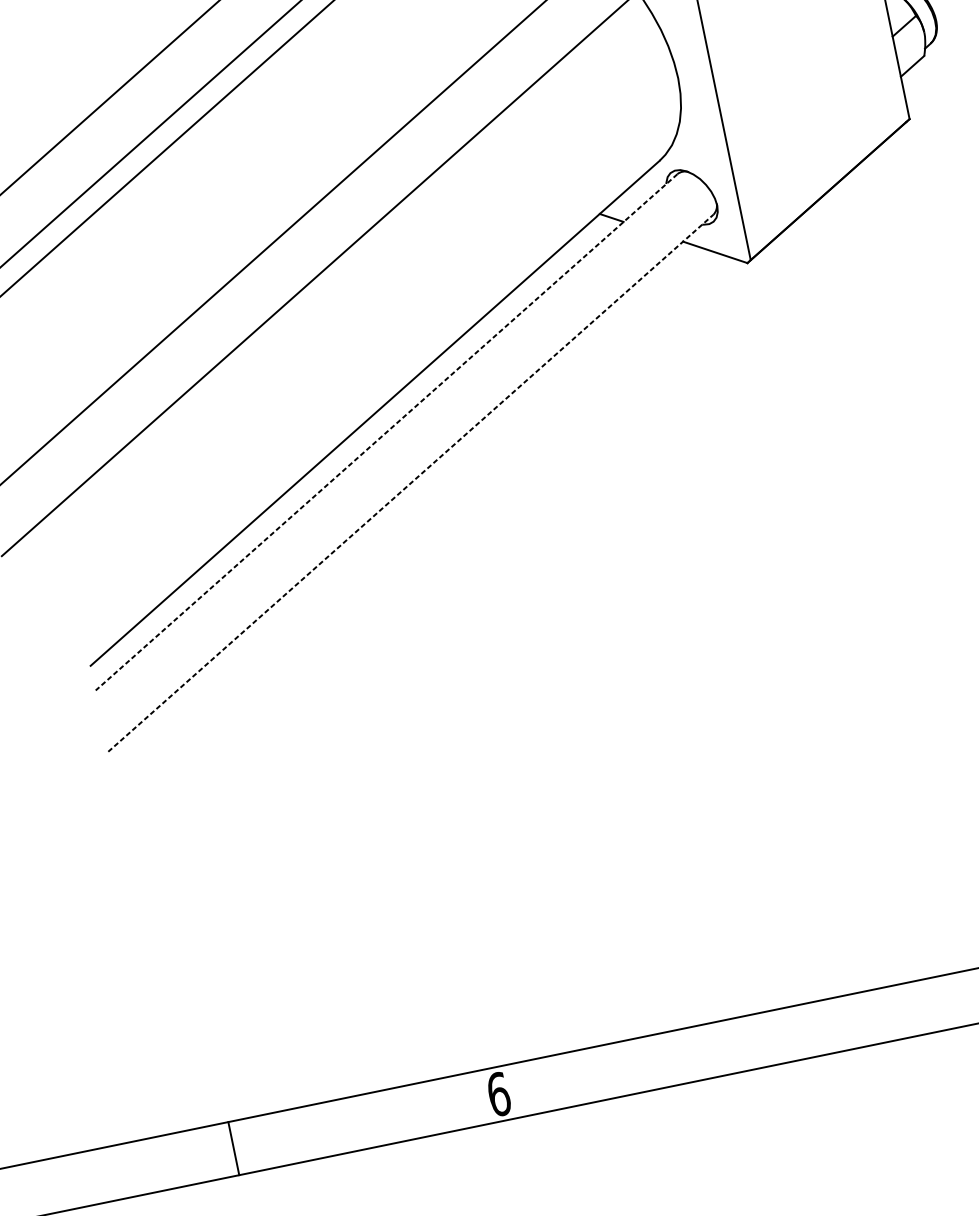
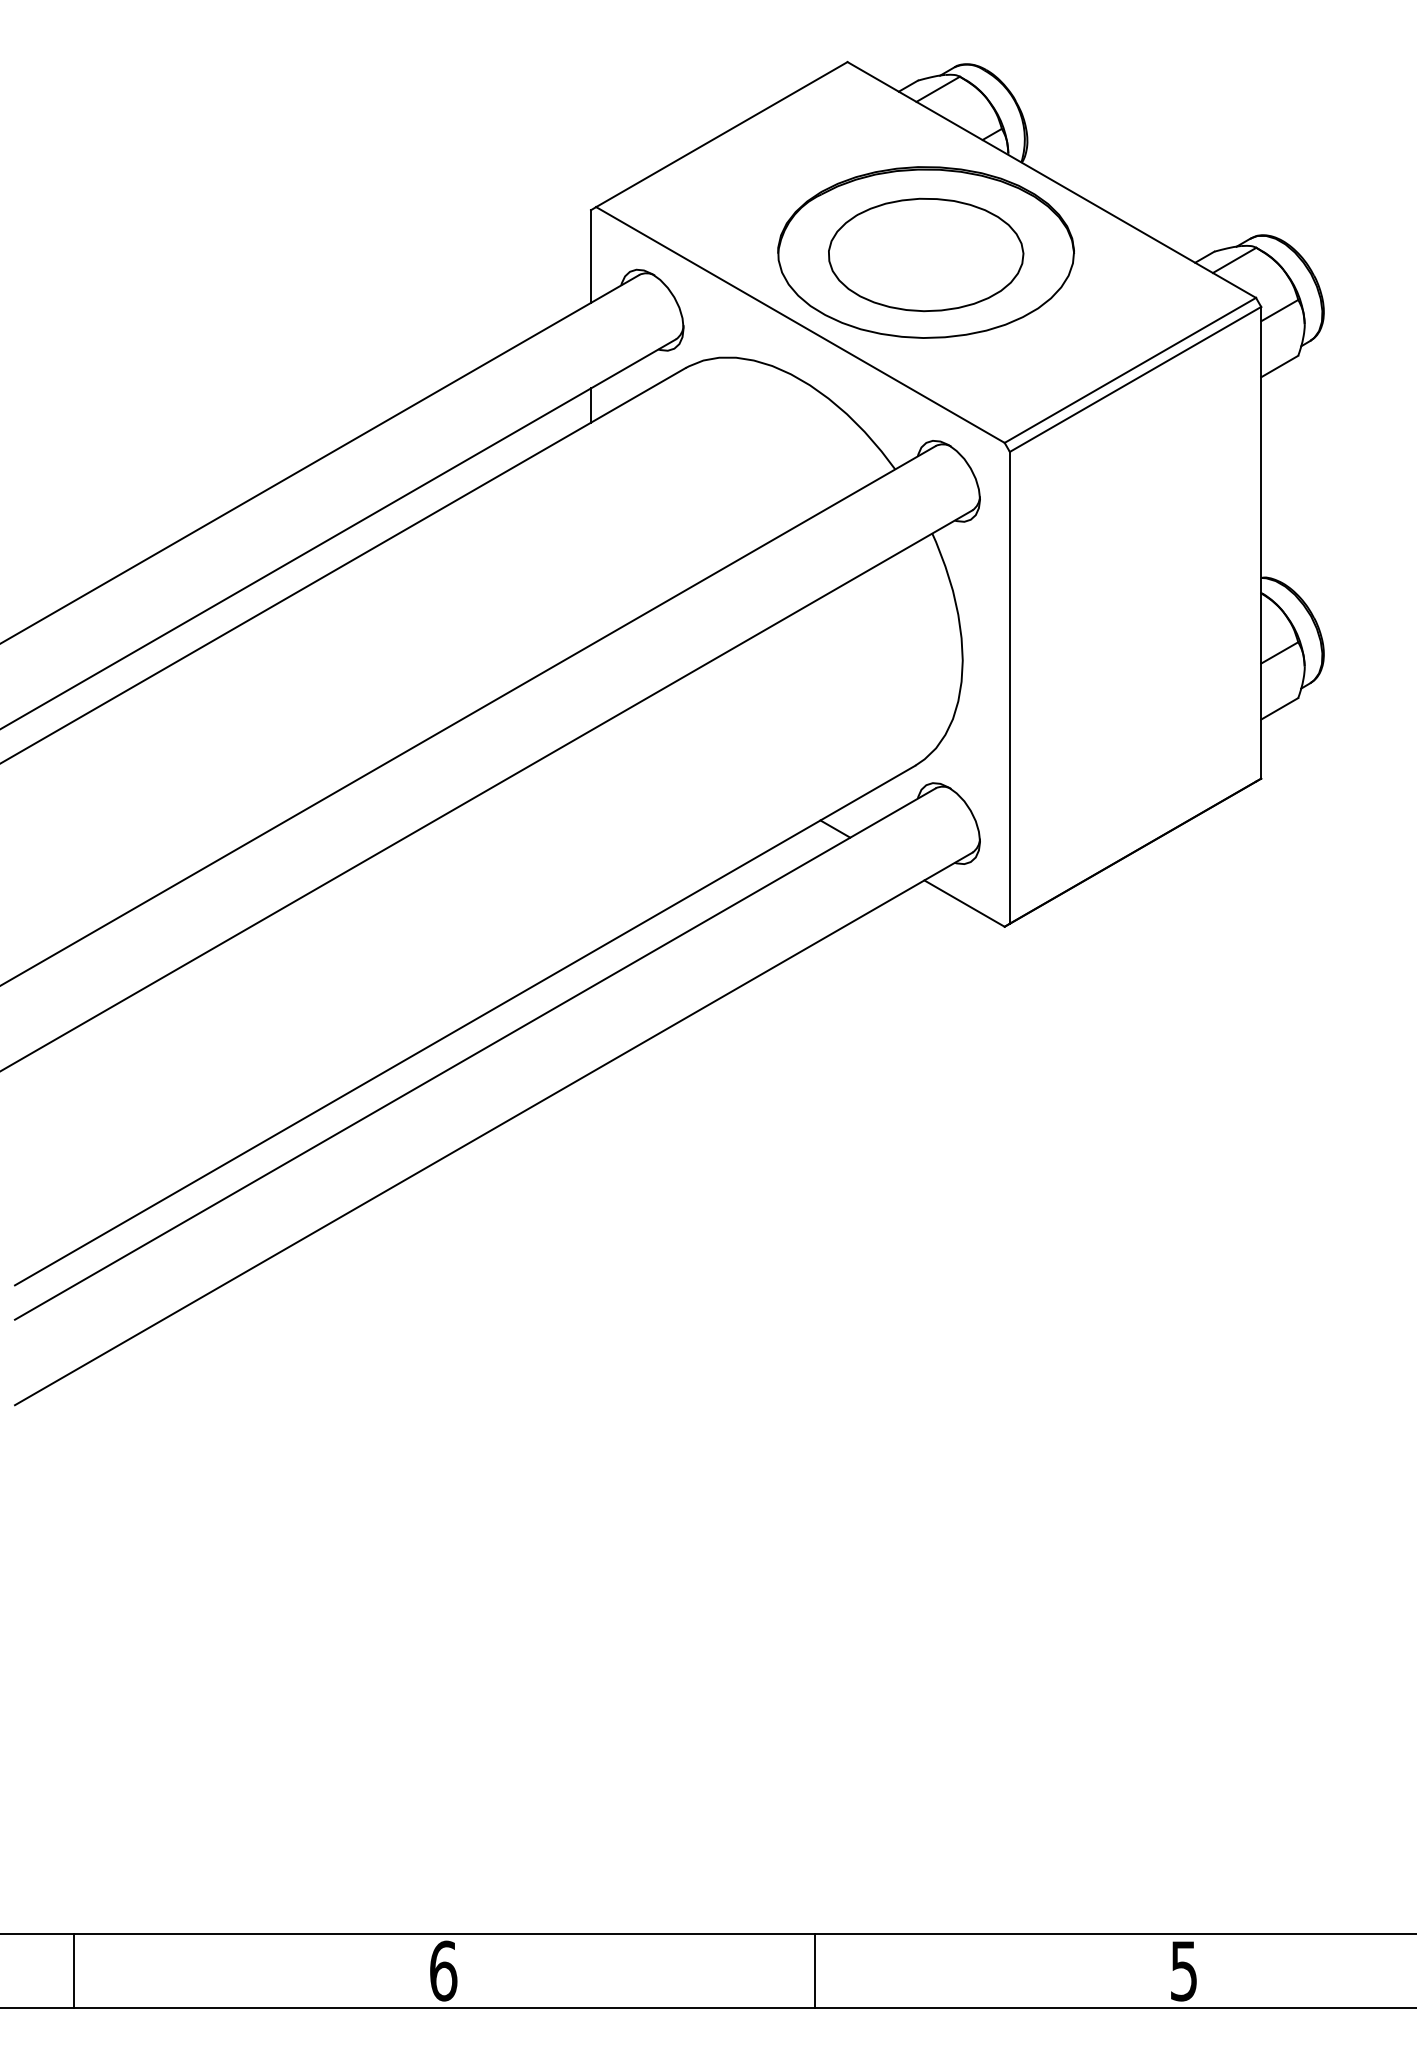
line: (386, 432) -> (474, 1054), dashed -> solid
line: (410, 482) -> (493, 1128), dashed -> solid
line: (764, 1039) -> (814, 1970), added

